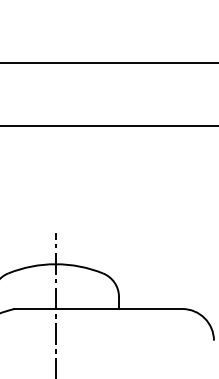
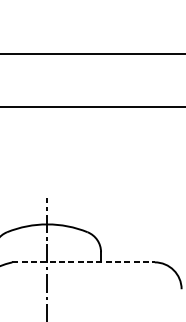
line: (98, 309) -> (83, 262), solid -> dashed

